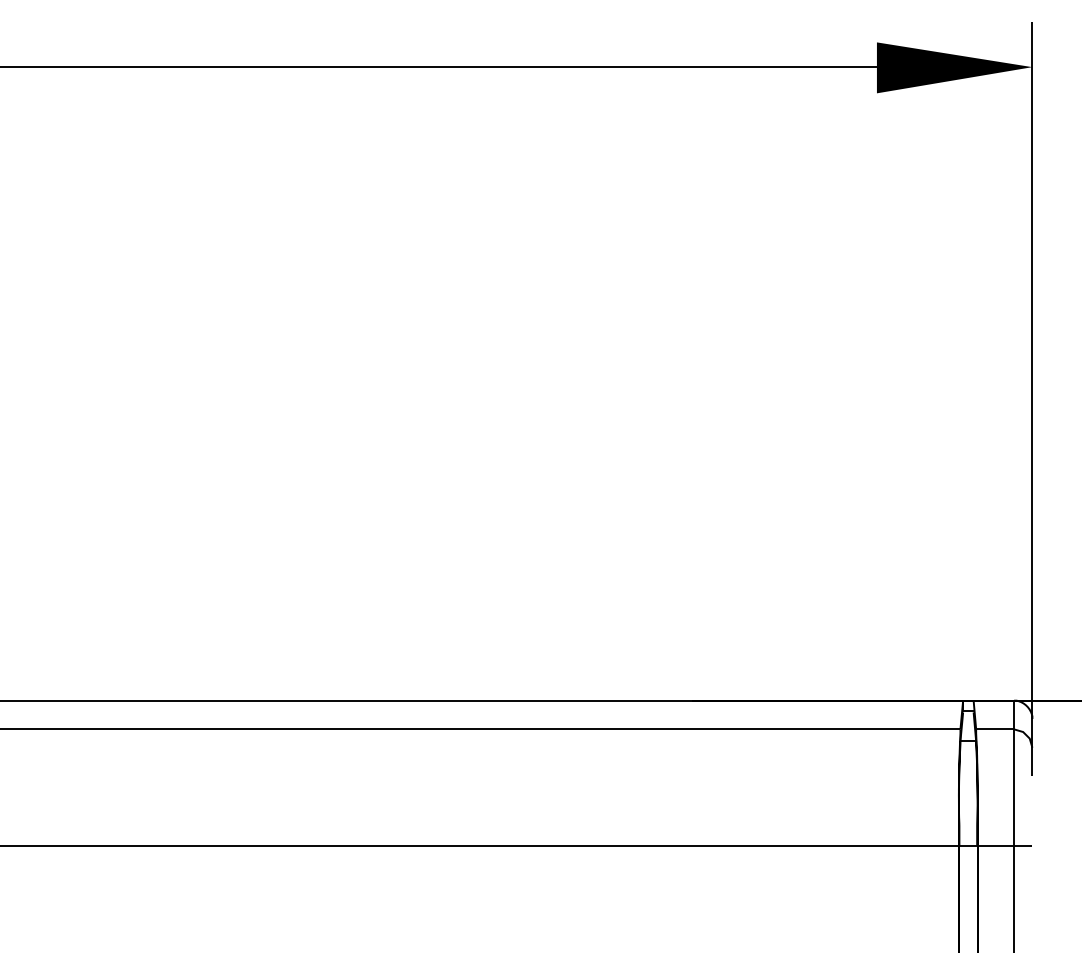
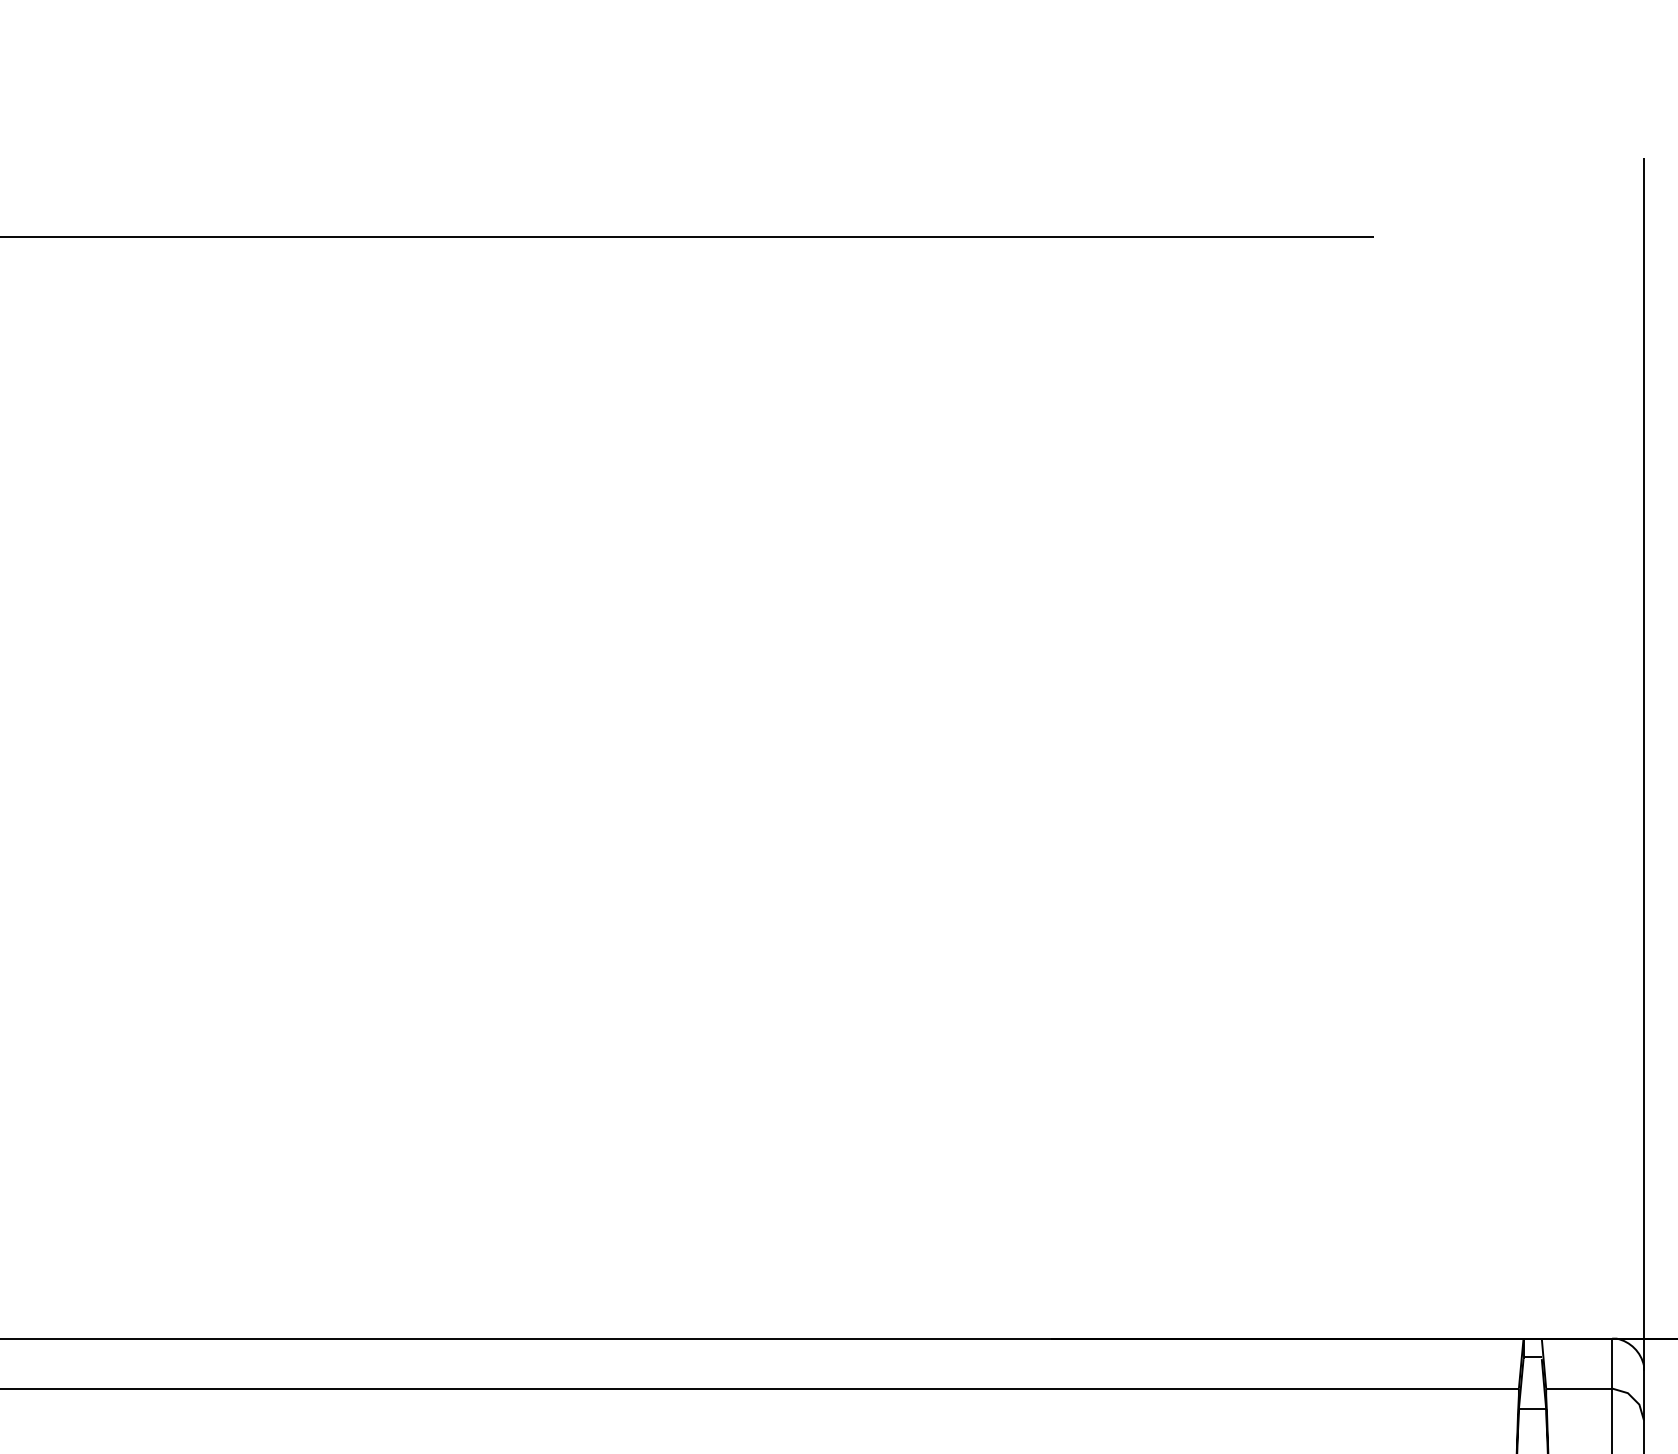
fill: (954, 67) -> (1508, 237), removed

